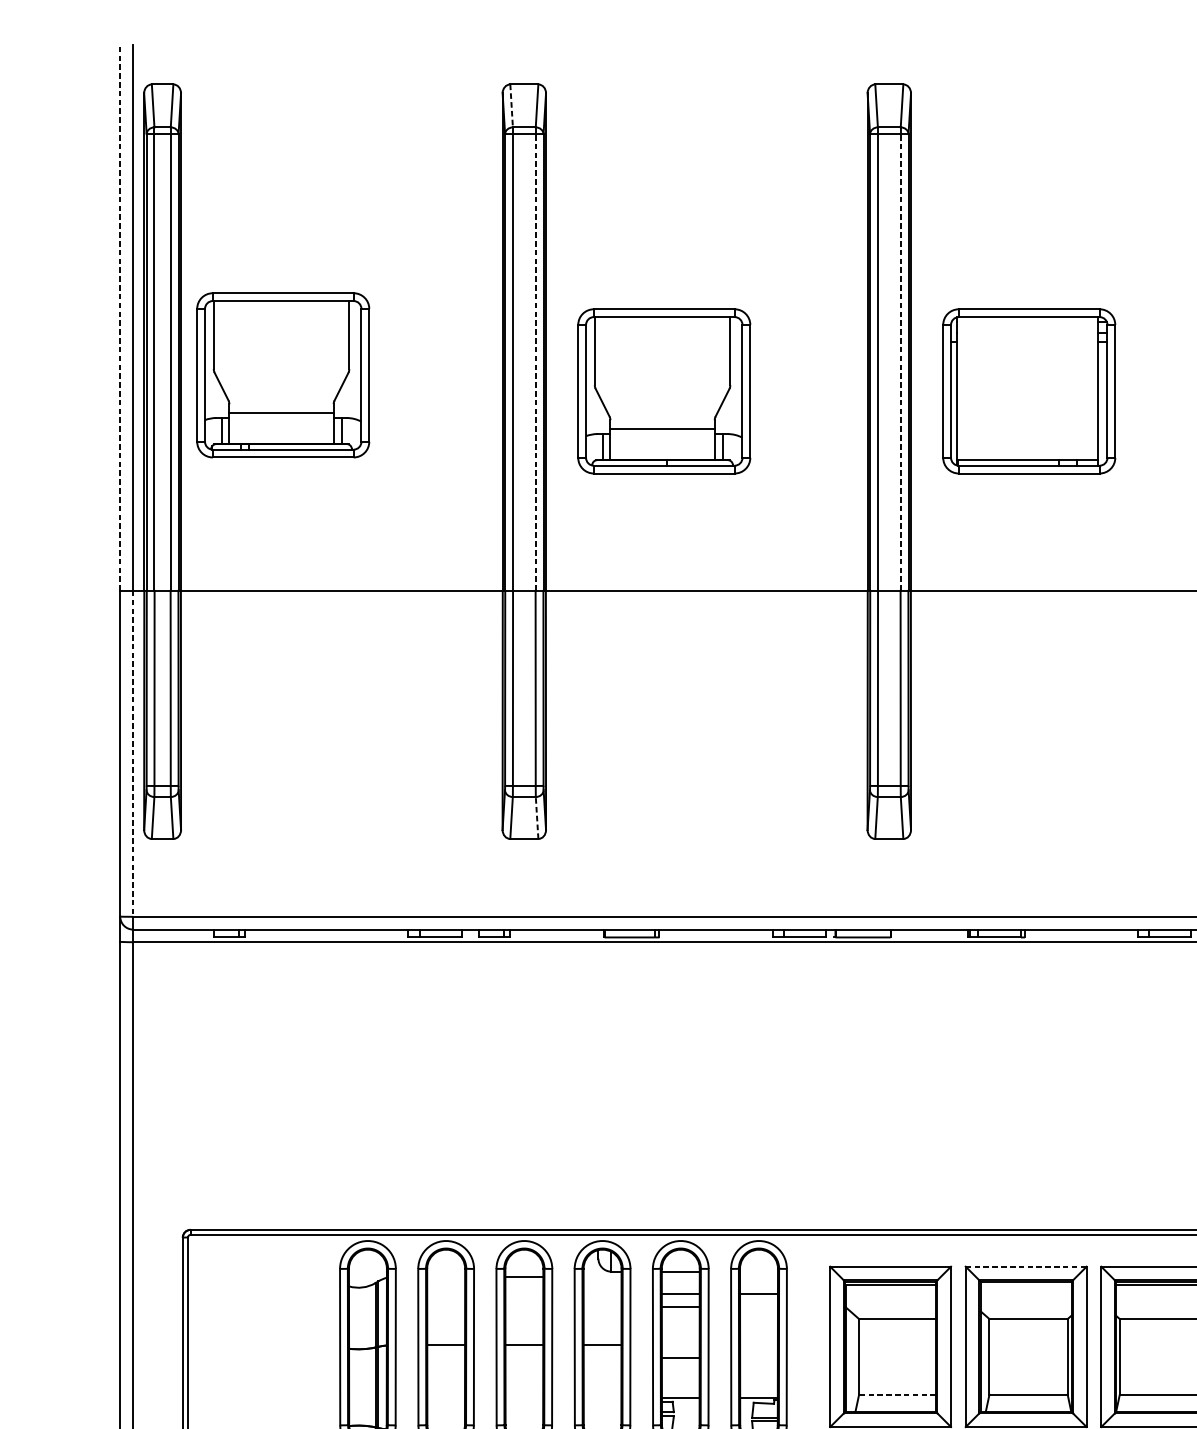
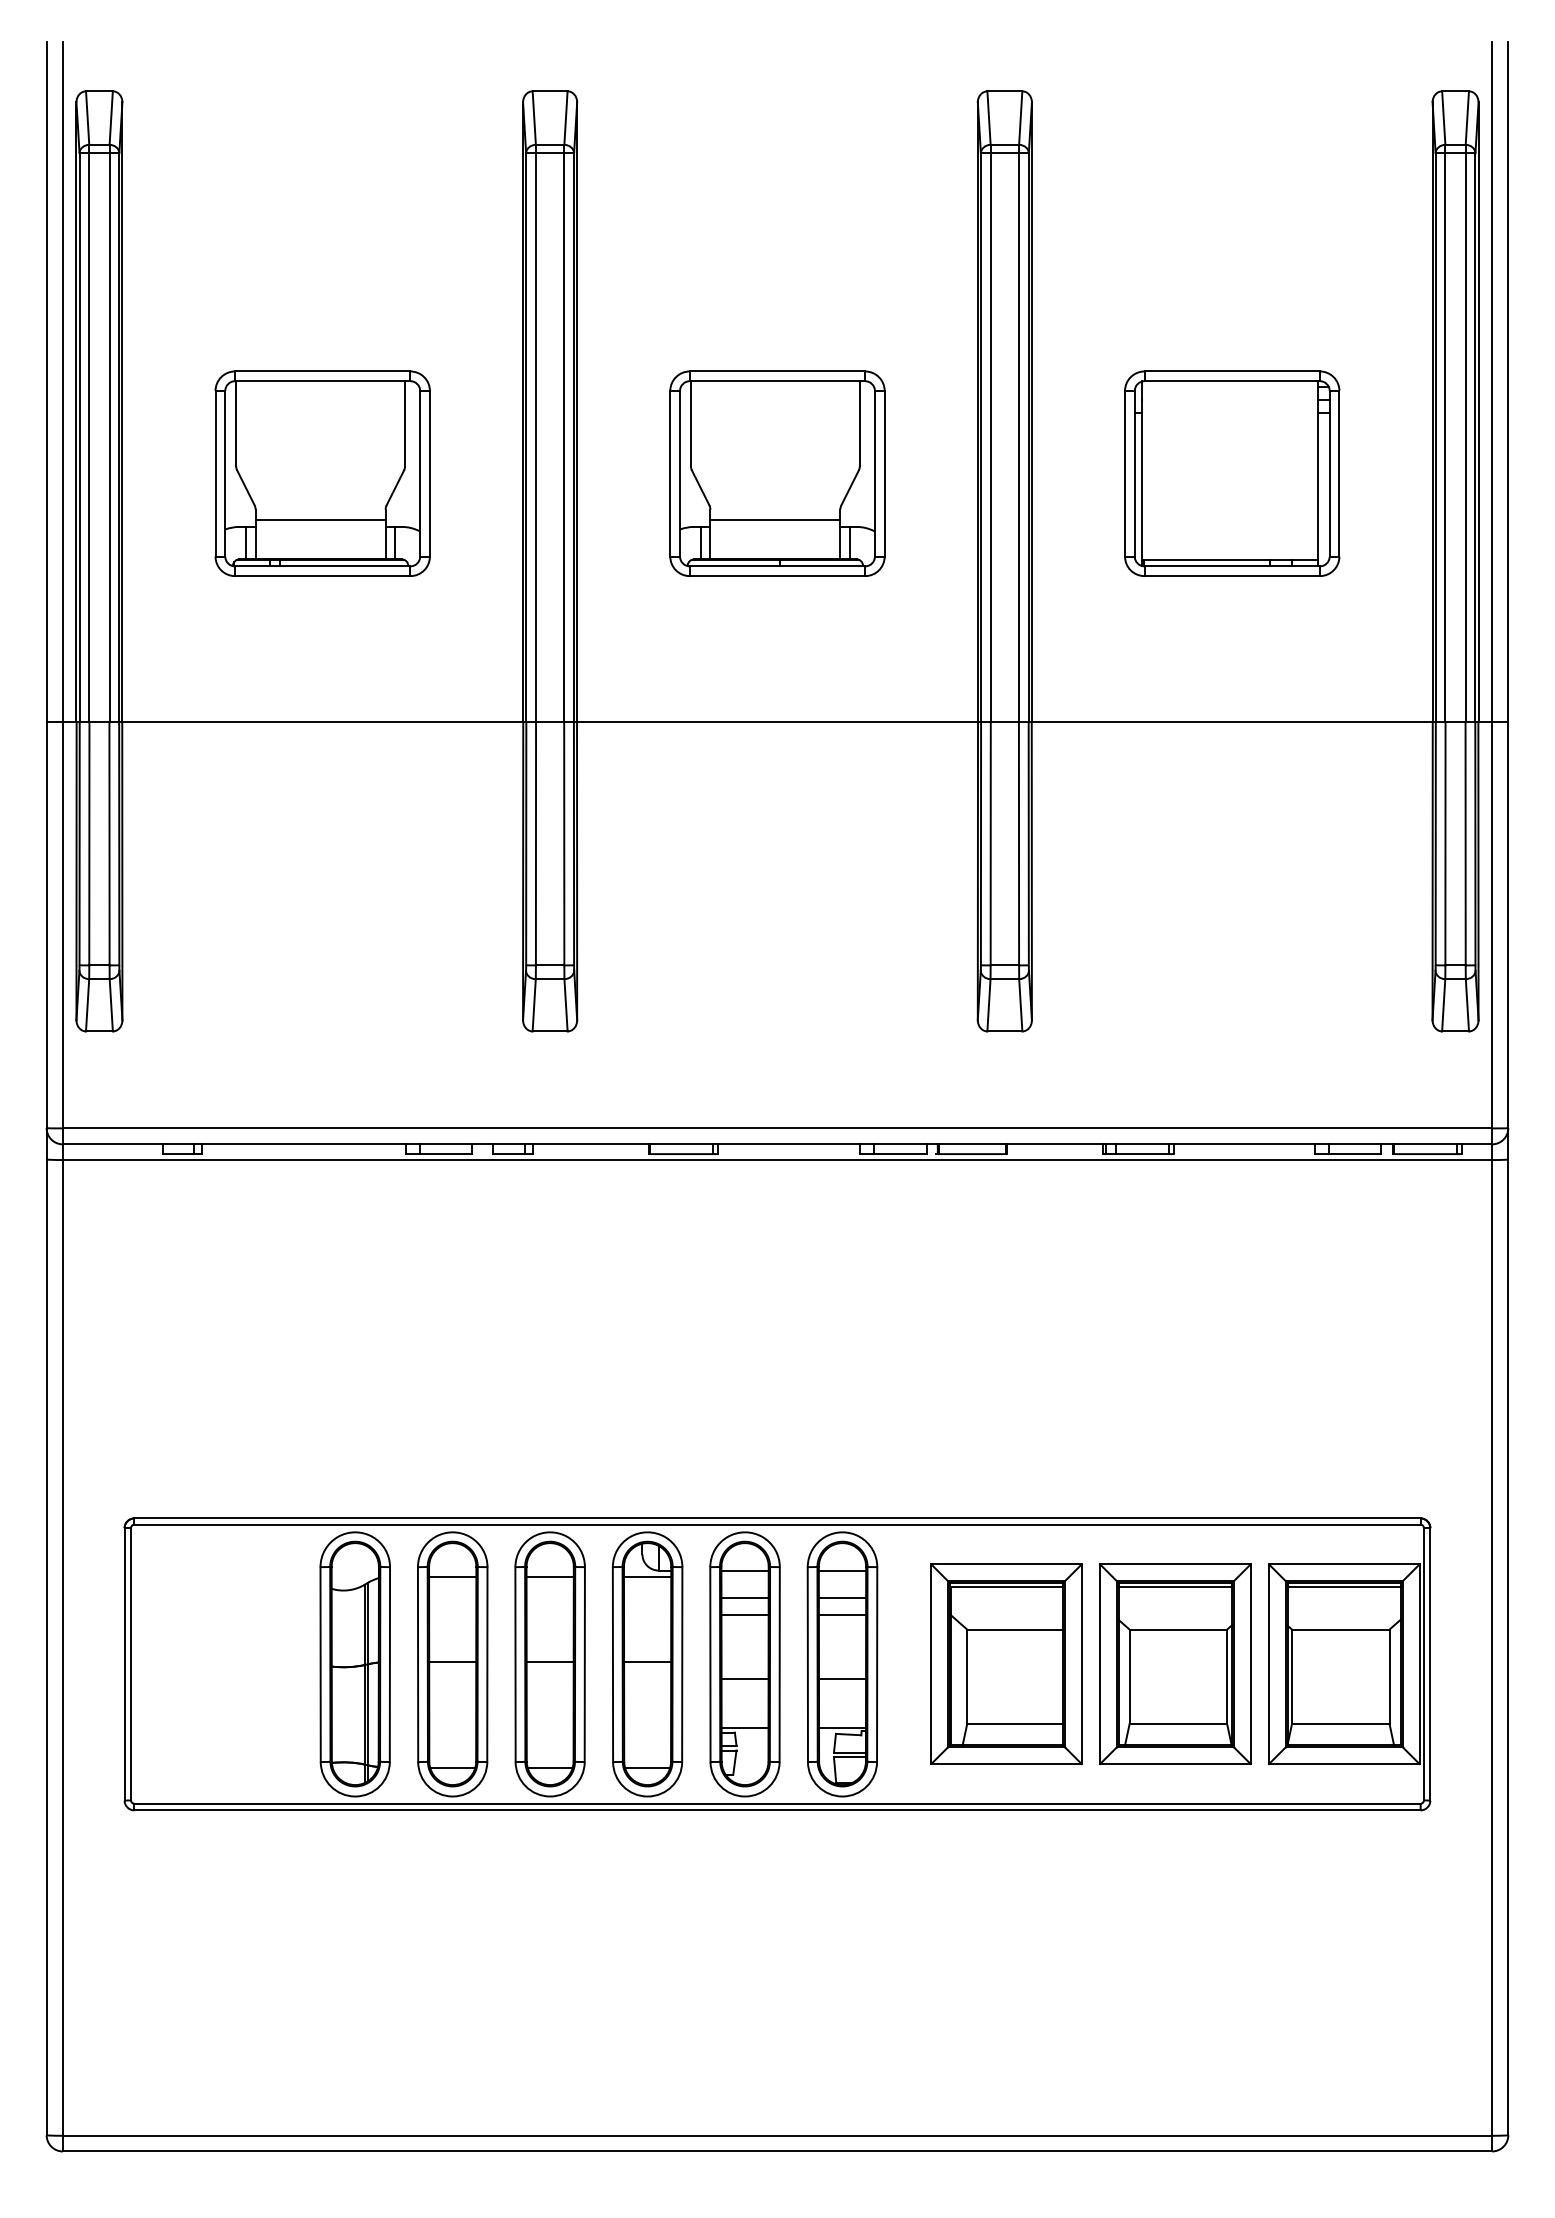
line: (511, 106) -> (534, 118), dashed -> solid
line: (120, 317) -> (46, 381), dashed -> solid
line: (535, 362) -> (564, 437), dashed -> solid
line: (901, 362) -> (1019, 437), dashed -> solid
part: (283, 375) -> (322, 473), moved
part: (664, 391) -> (777, 473), moved
part: (1029, 391) -> (1232, 473), moved
line: (132, 753) -> (62, 925), dashed -> solid
line: (537, 817) -> (566, 1004), dashed -> solid
line: (1026, 1266) -> (1175, 1564), dashed -> solid
line: (758, 1271) -> (842, 1570), added
line: (445, 1276) -> (452, 1576), added
line: (602, 1276) -> (647, 1576), added
line: (1025, 1284) -> (1174, 1586), added
line: (758, 1306) -> (842, 1614), added
line: (758, 1358) -> (842, 1678), added
line: (897, 1394) -> (1015, 1723), dashed -> solid

